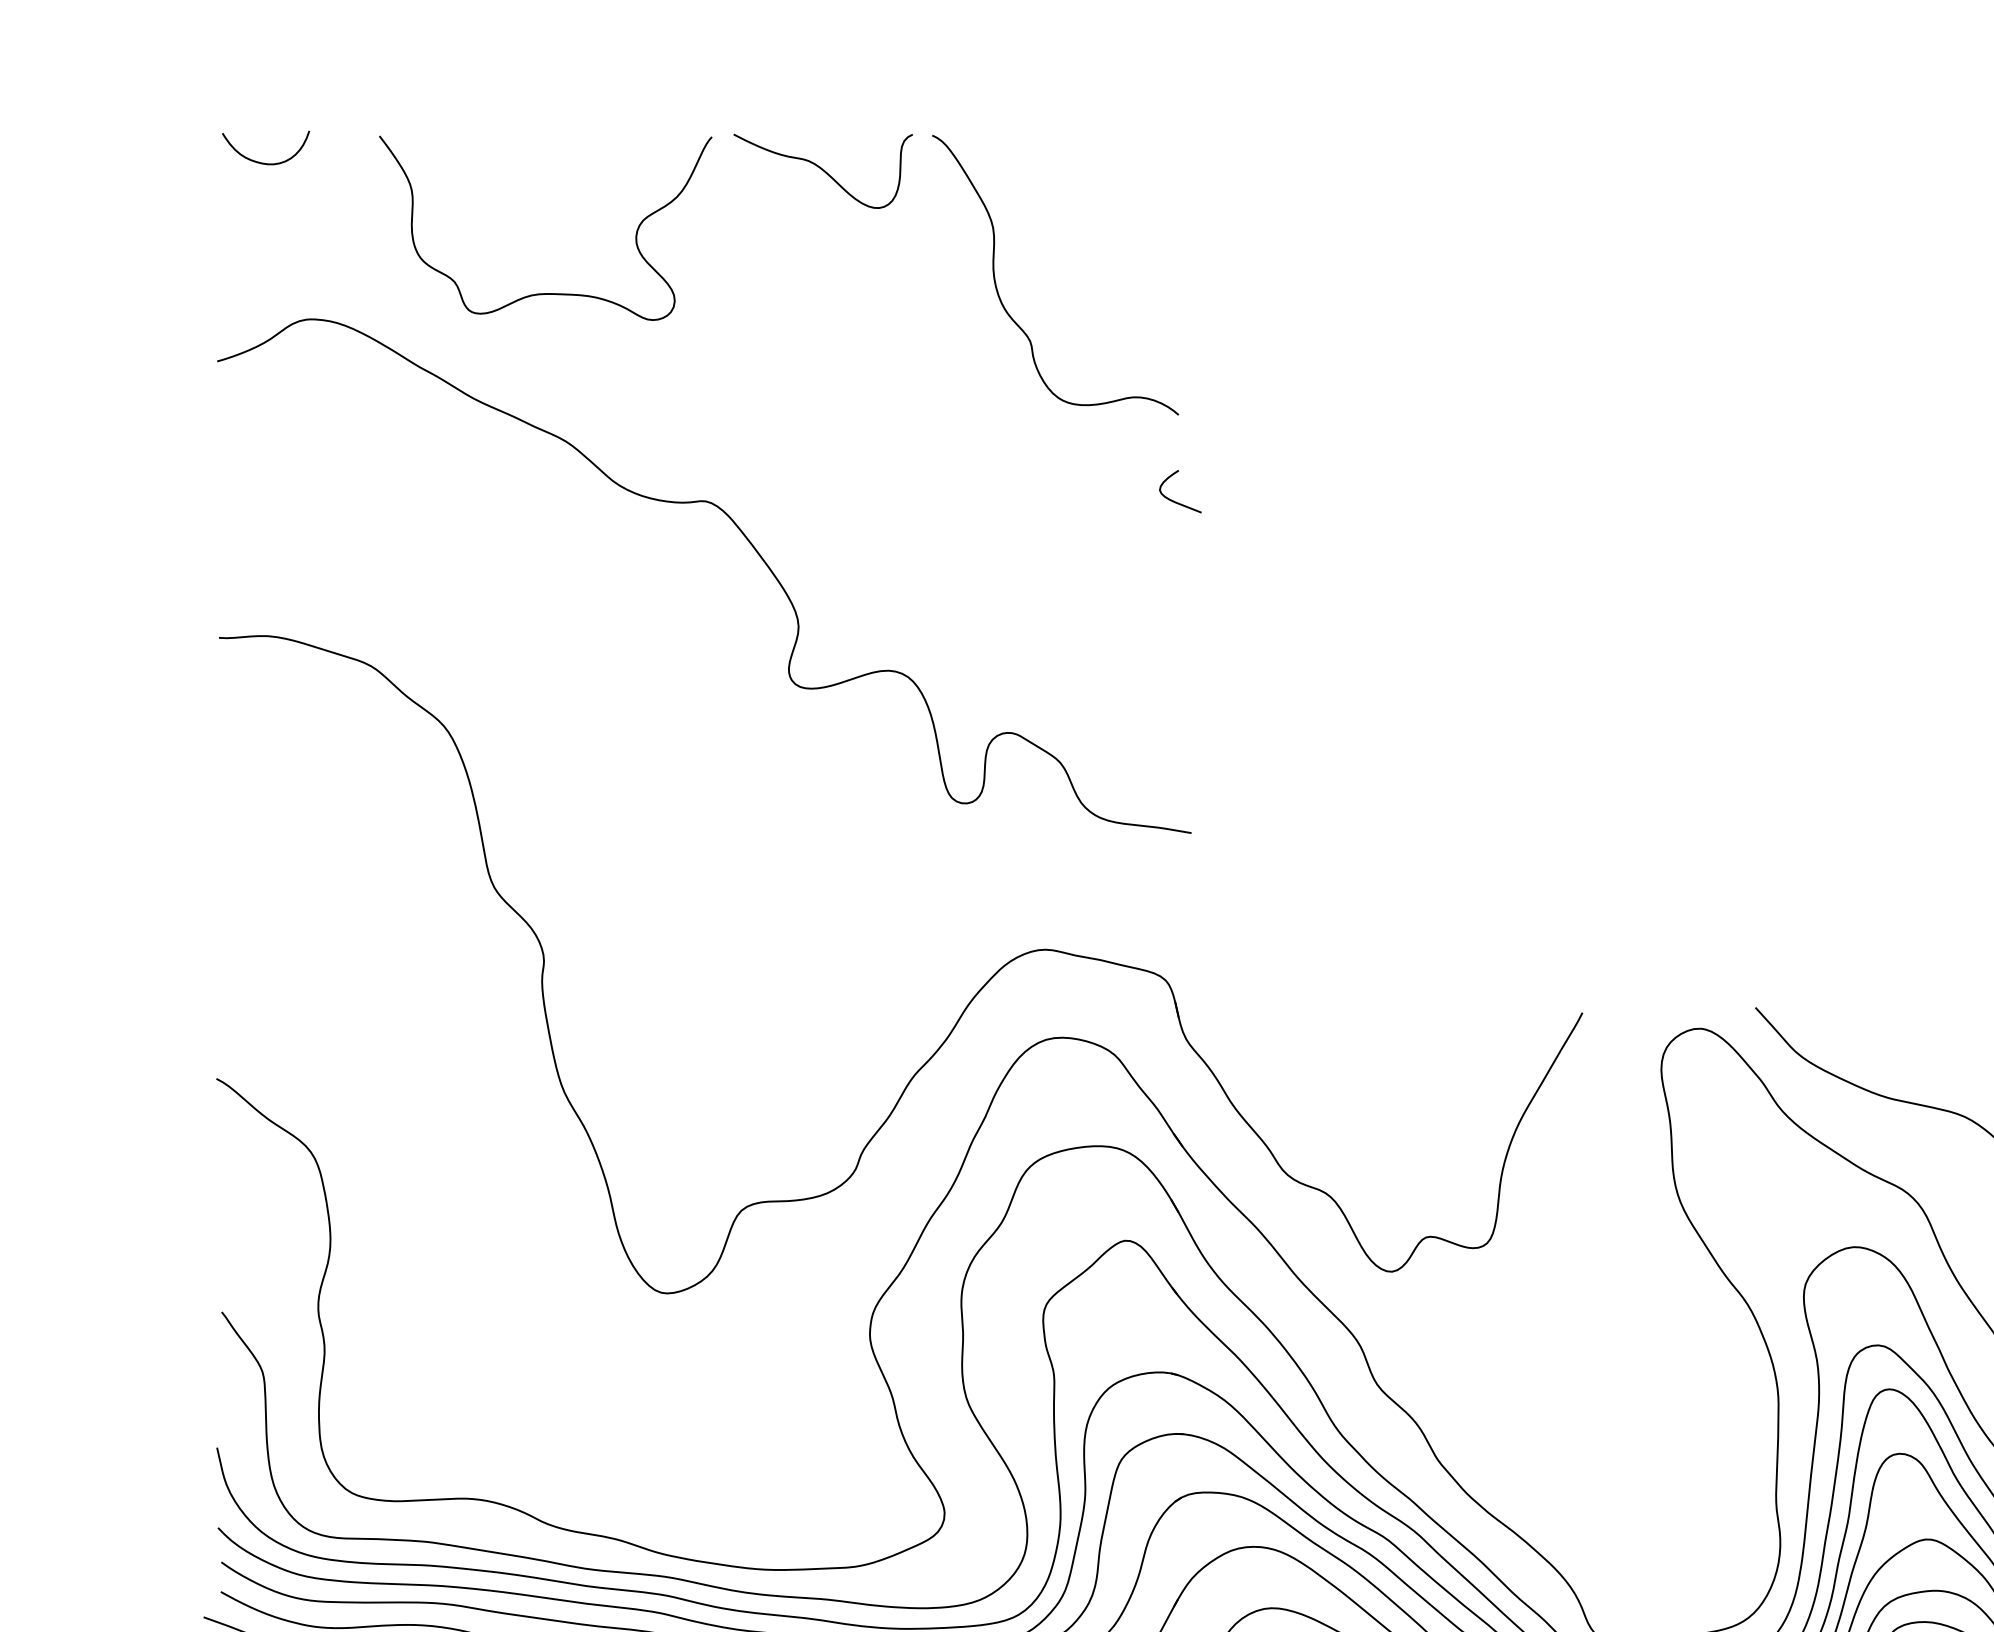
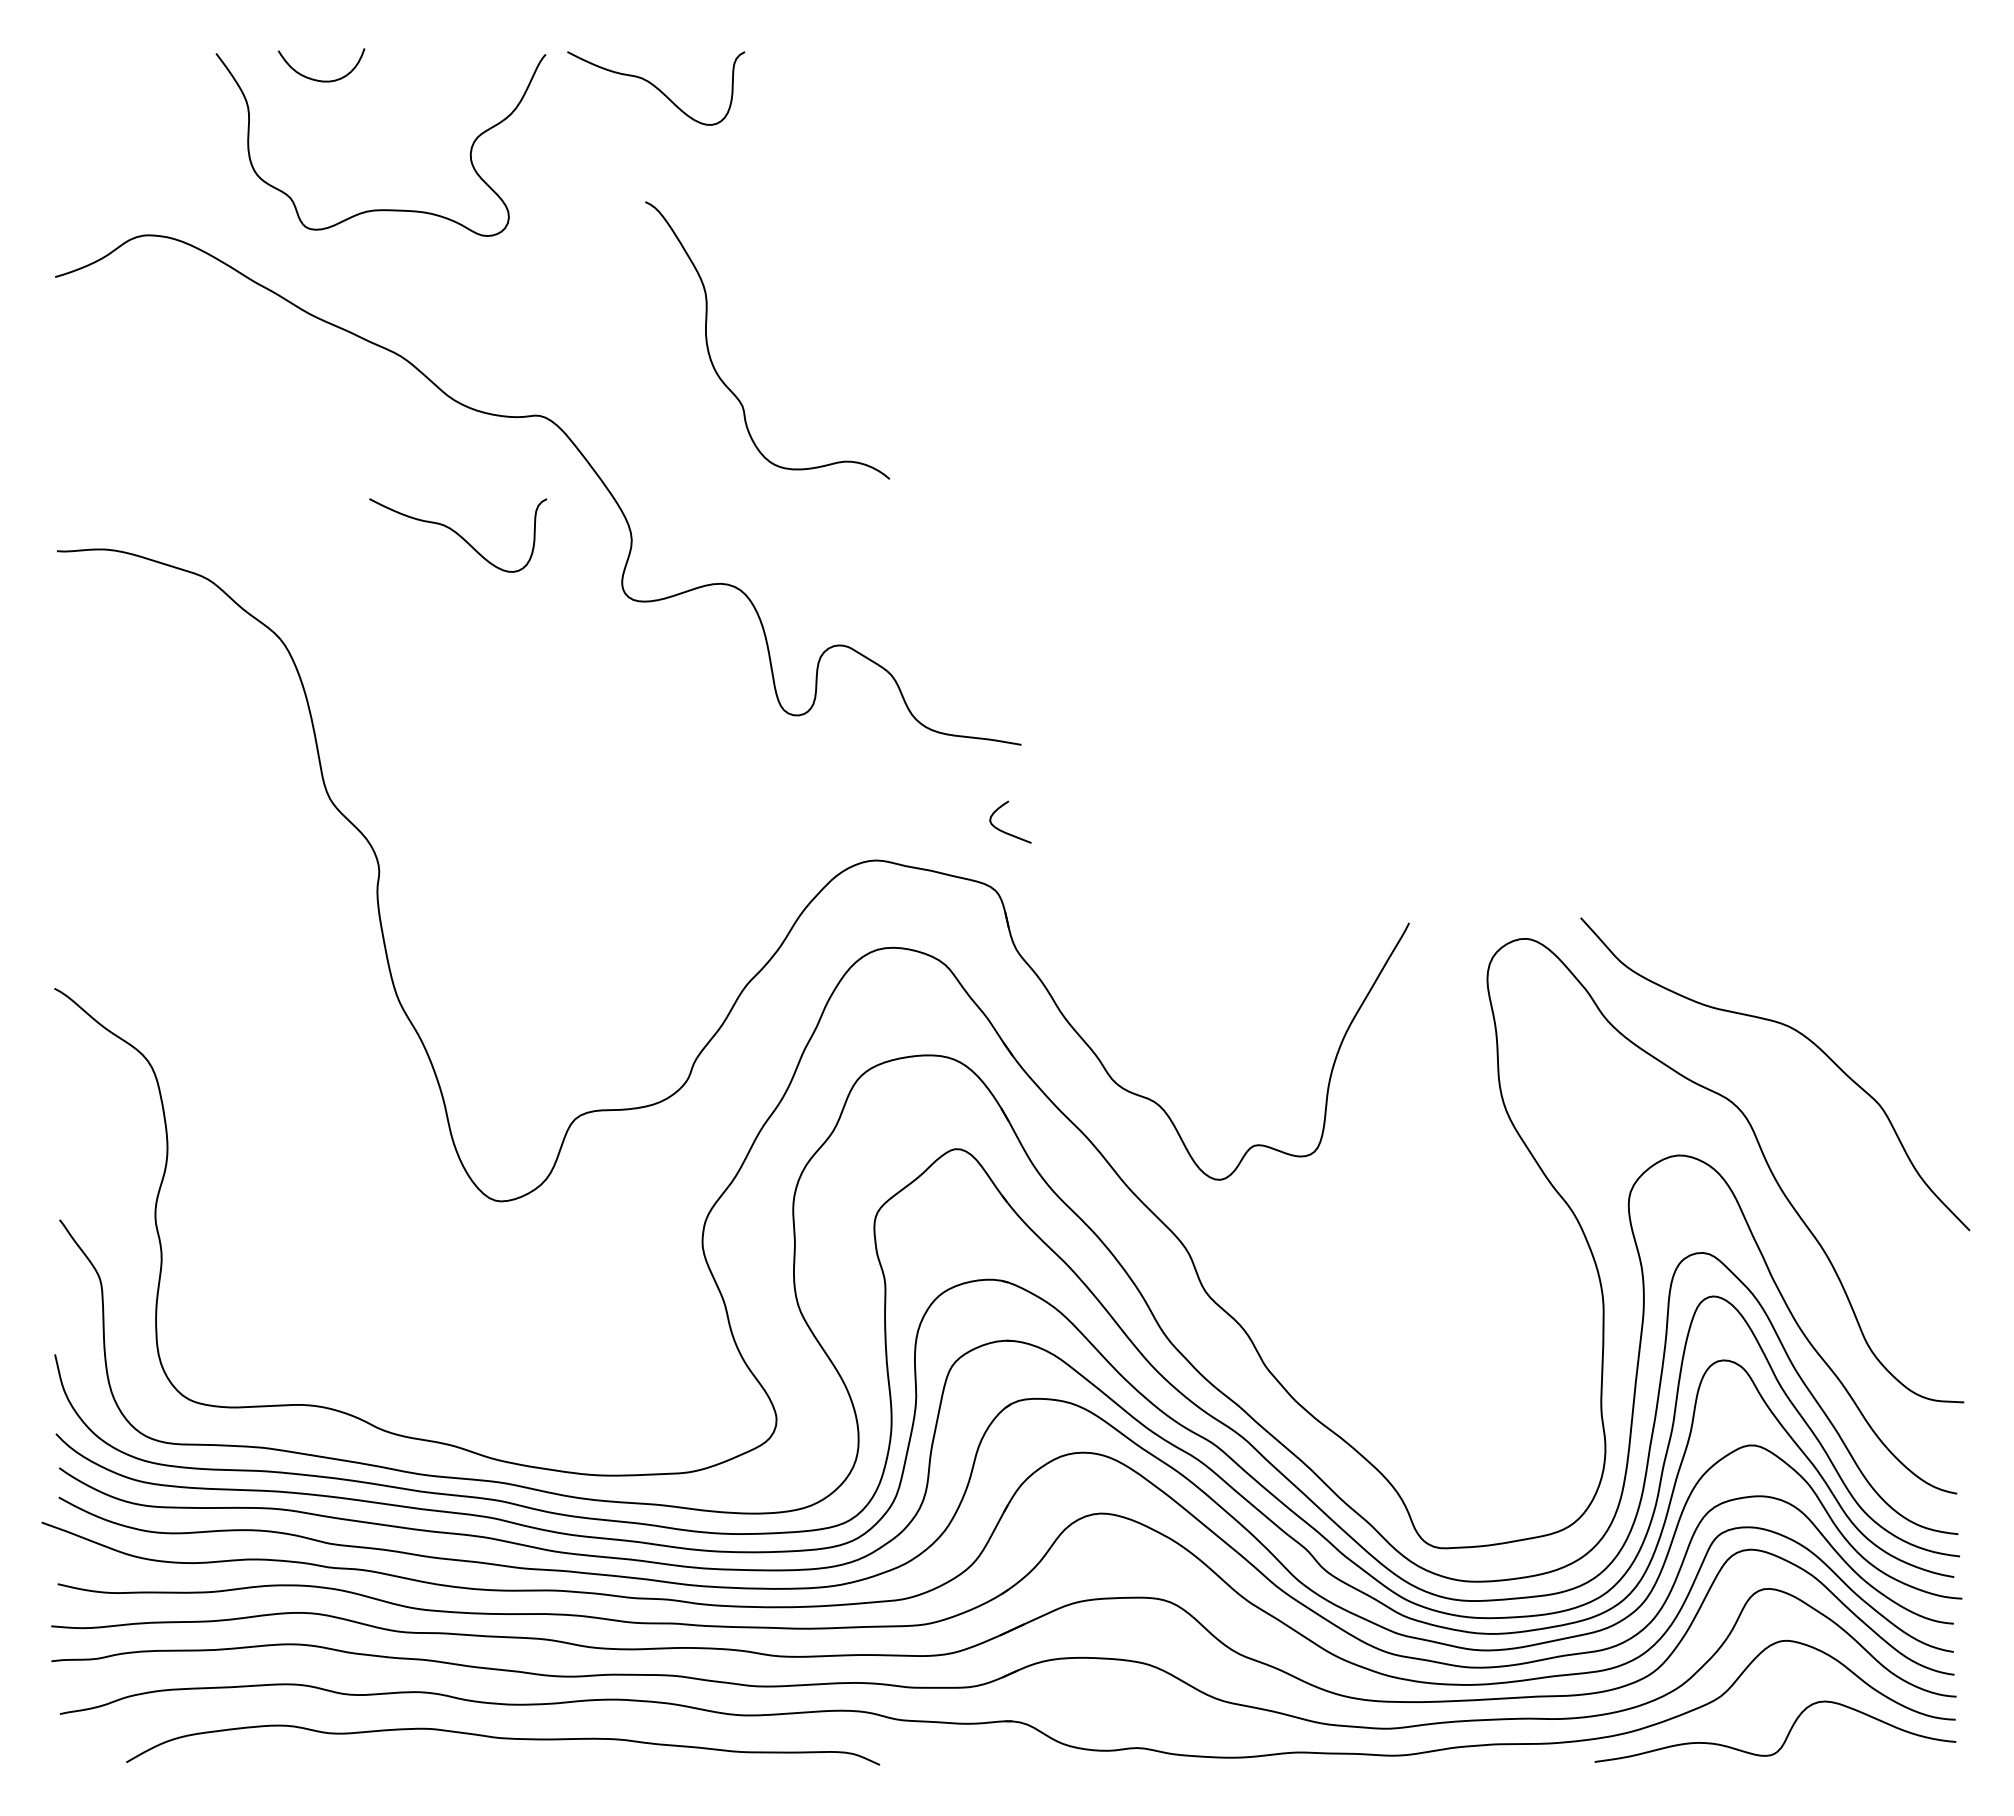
curve: (261, 162) -> (317, 79), moved
curve: (997, 289) -> (710, 354), moved
curve: (1175, 501) -> (1005, 831), moved
curve: (623, 622) -> (458, 535), added

